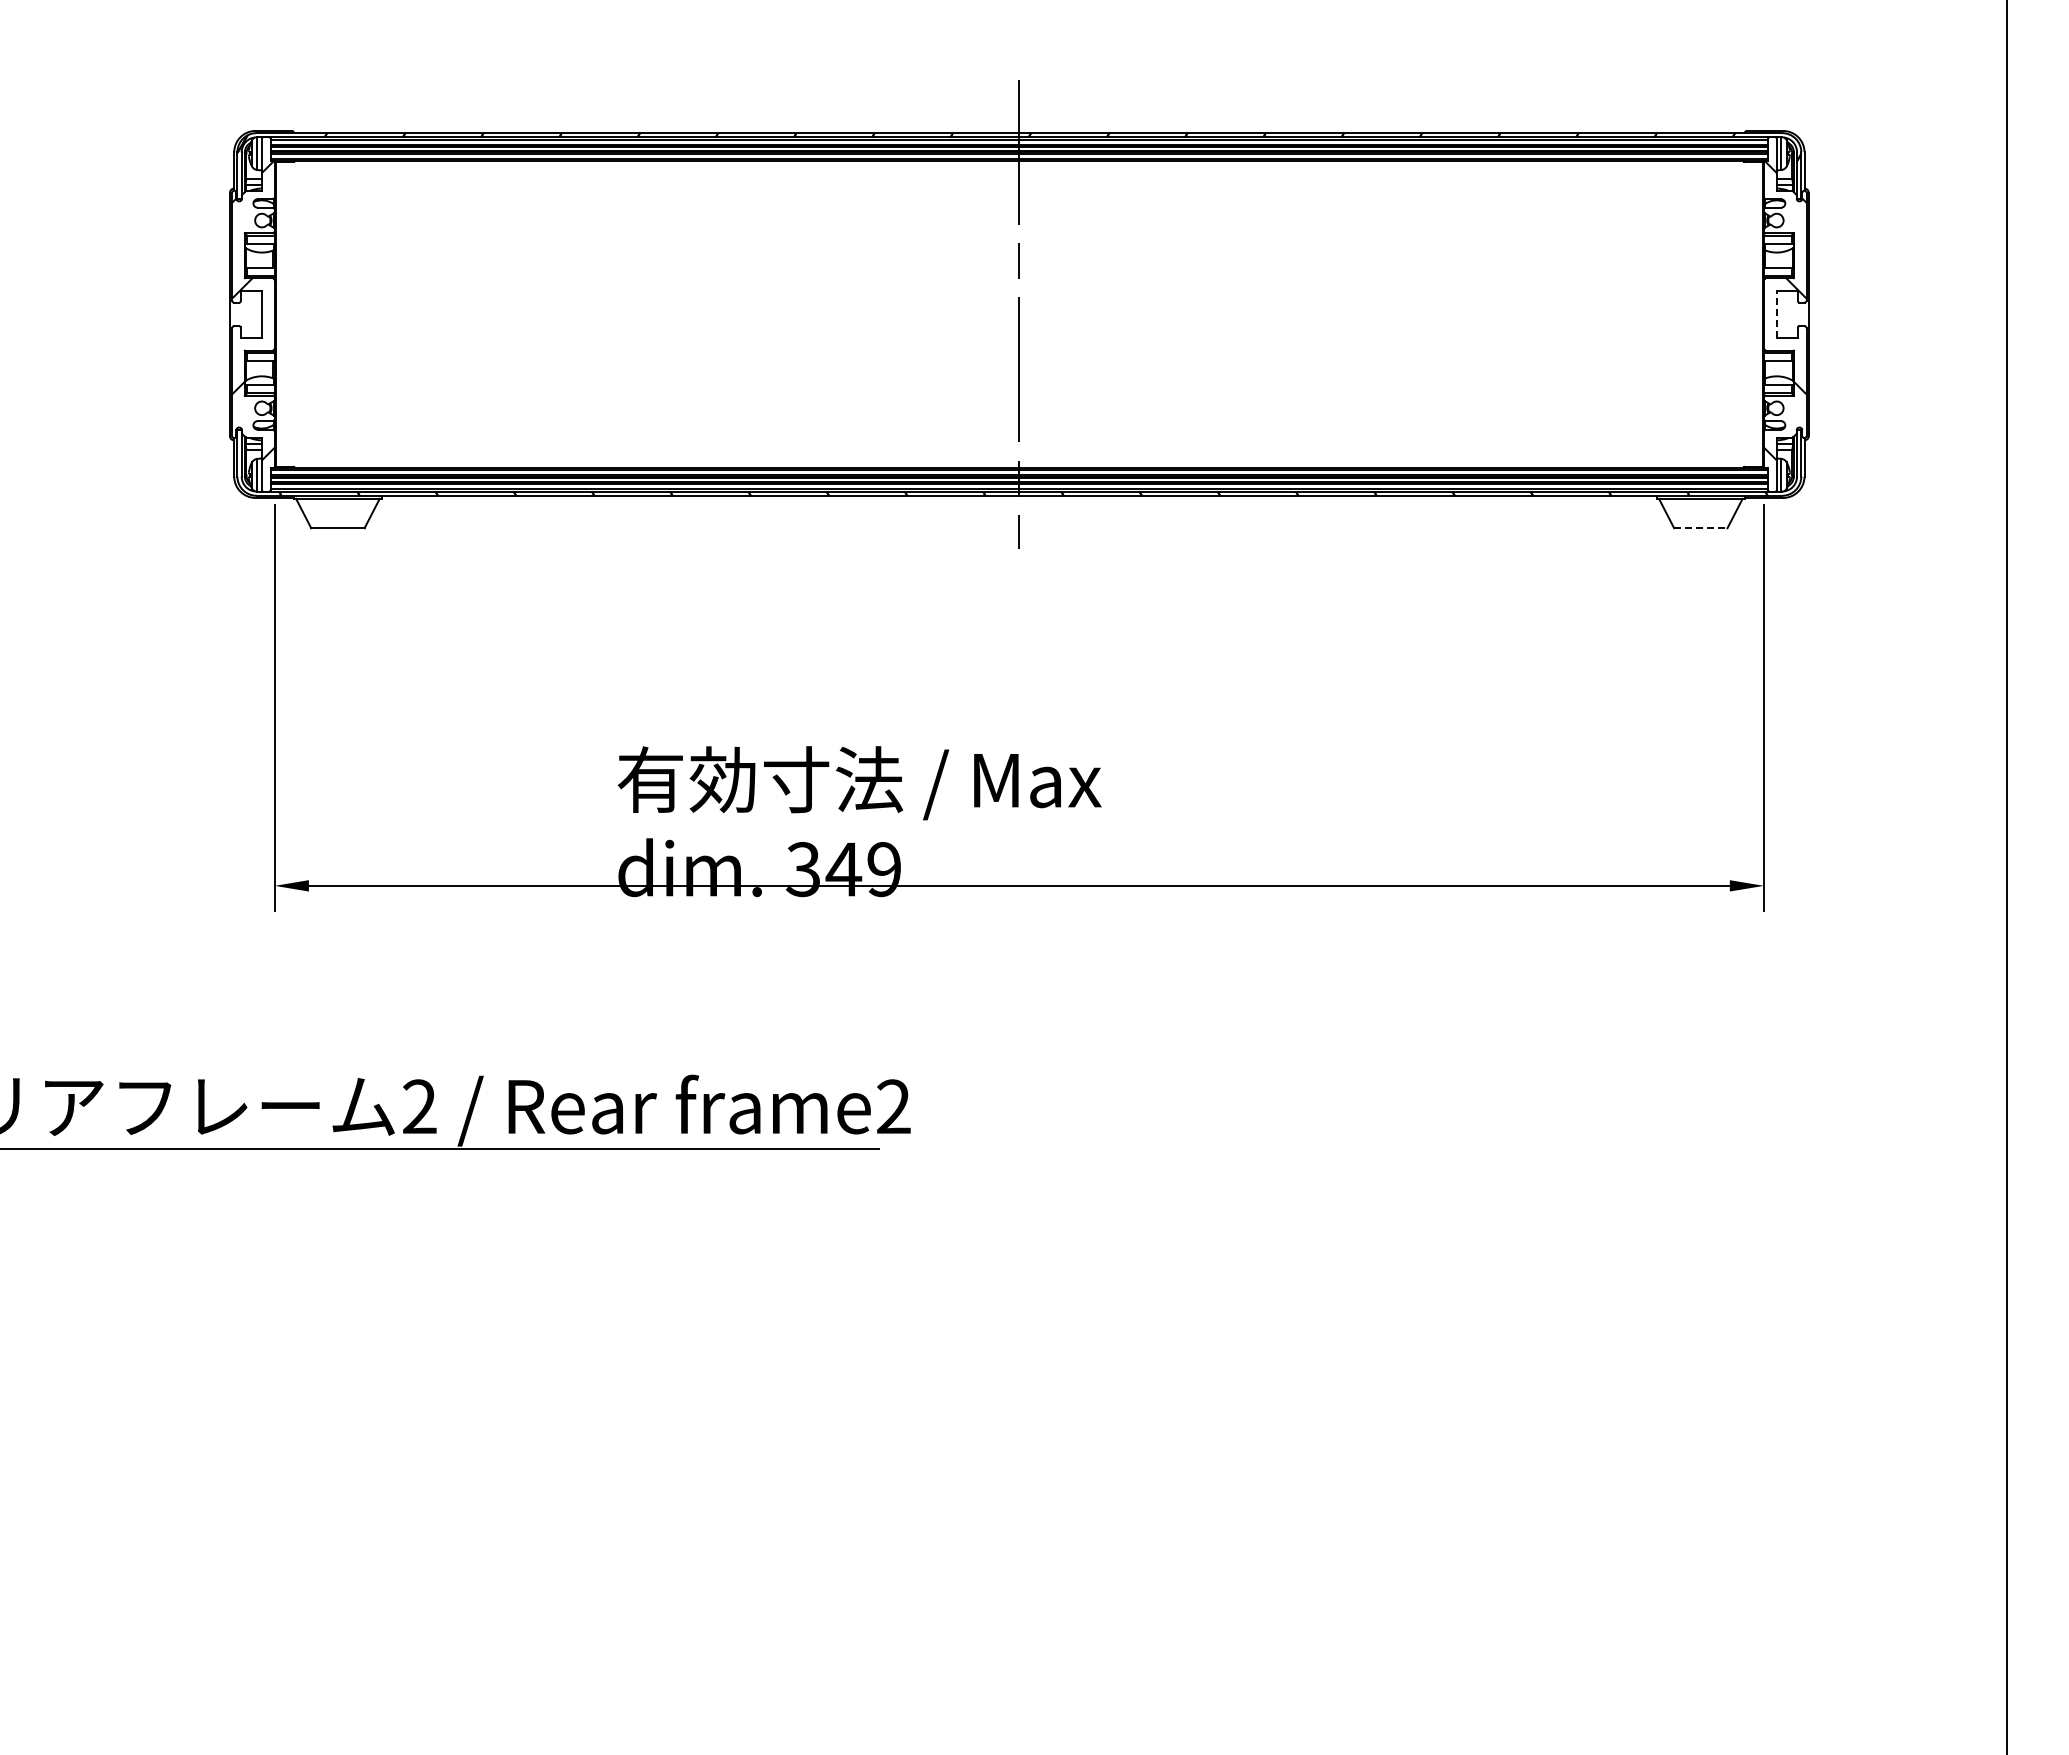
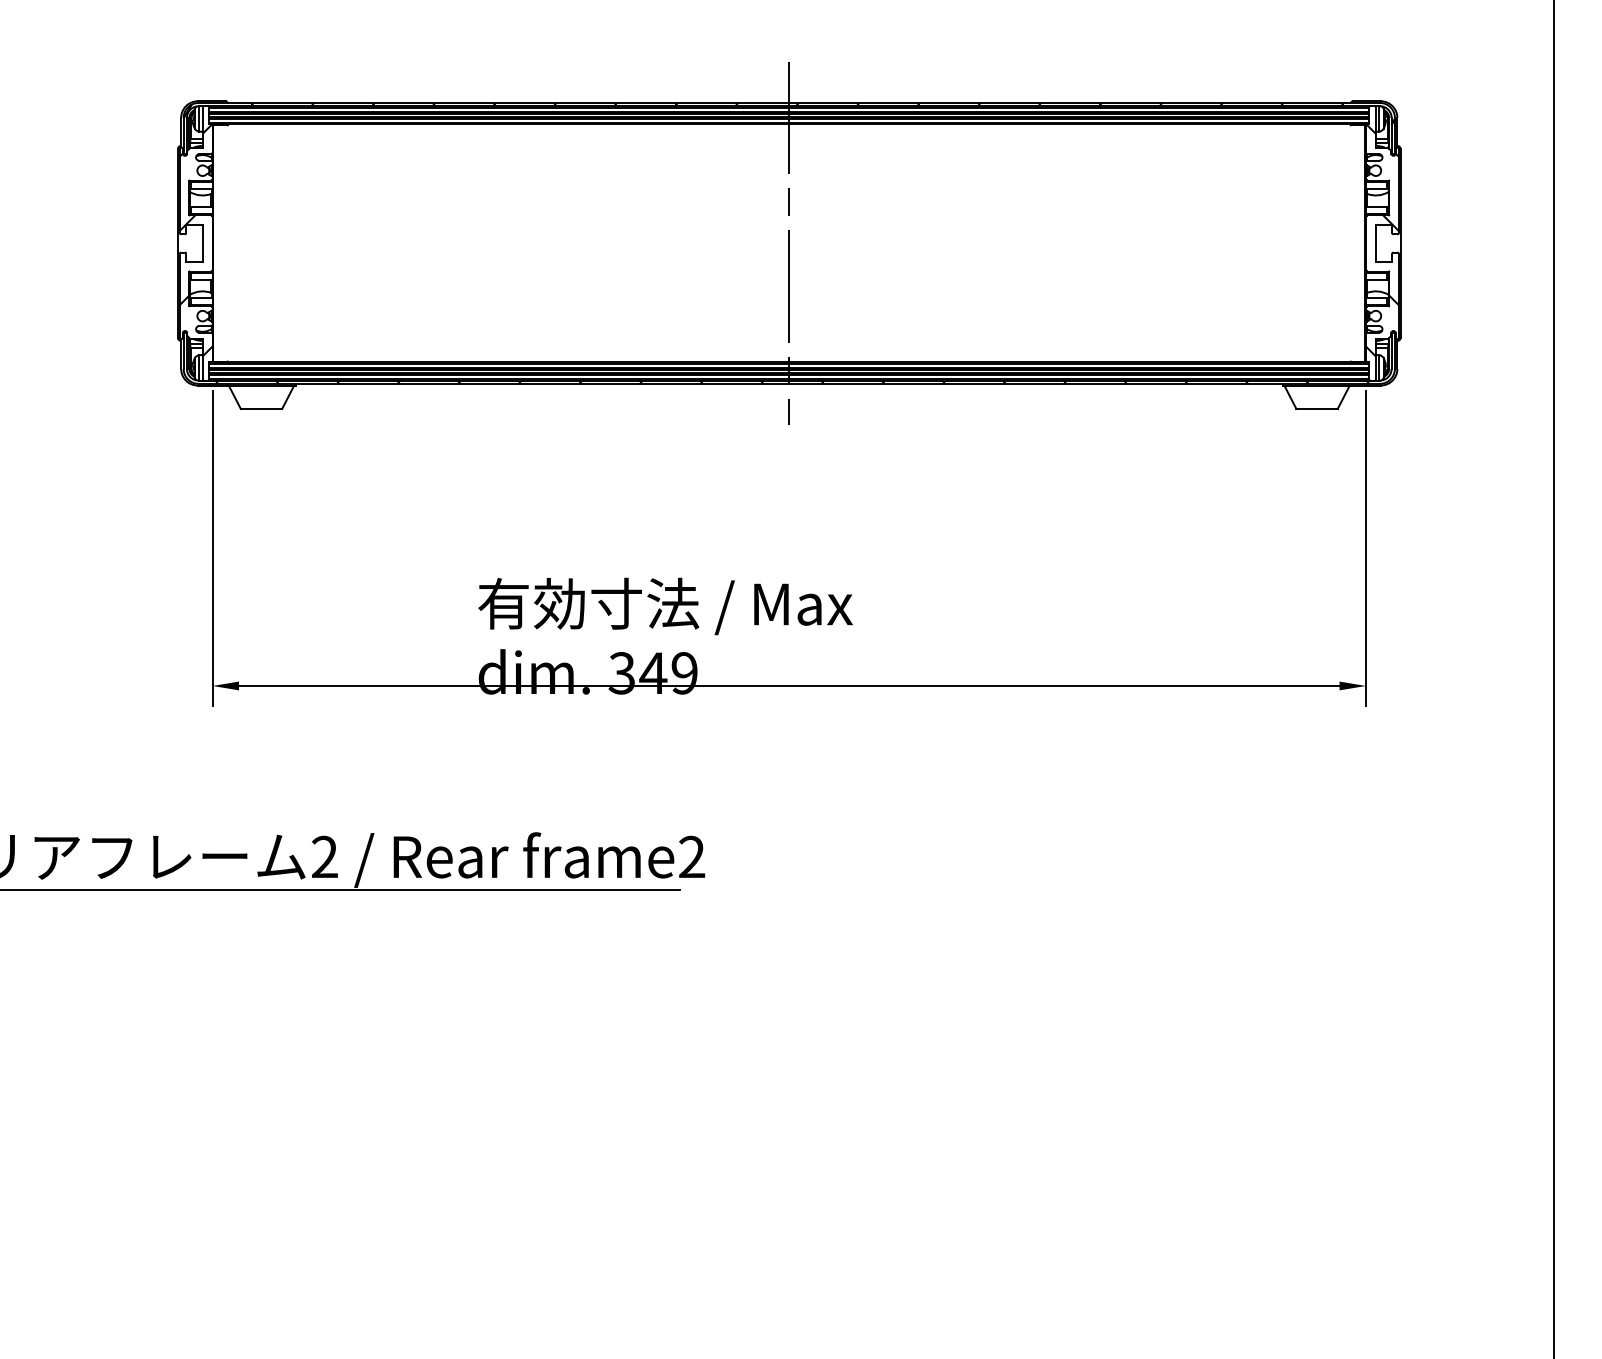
line: (1776, 313) -> (1375, 242), dashed -> solid
line: (1700, 528) -> (1316, 409), dashed -> solid

